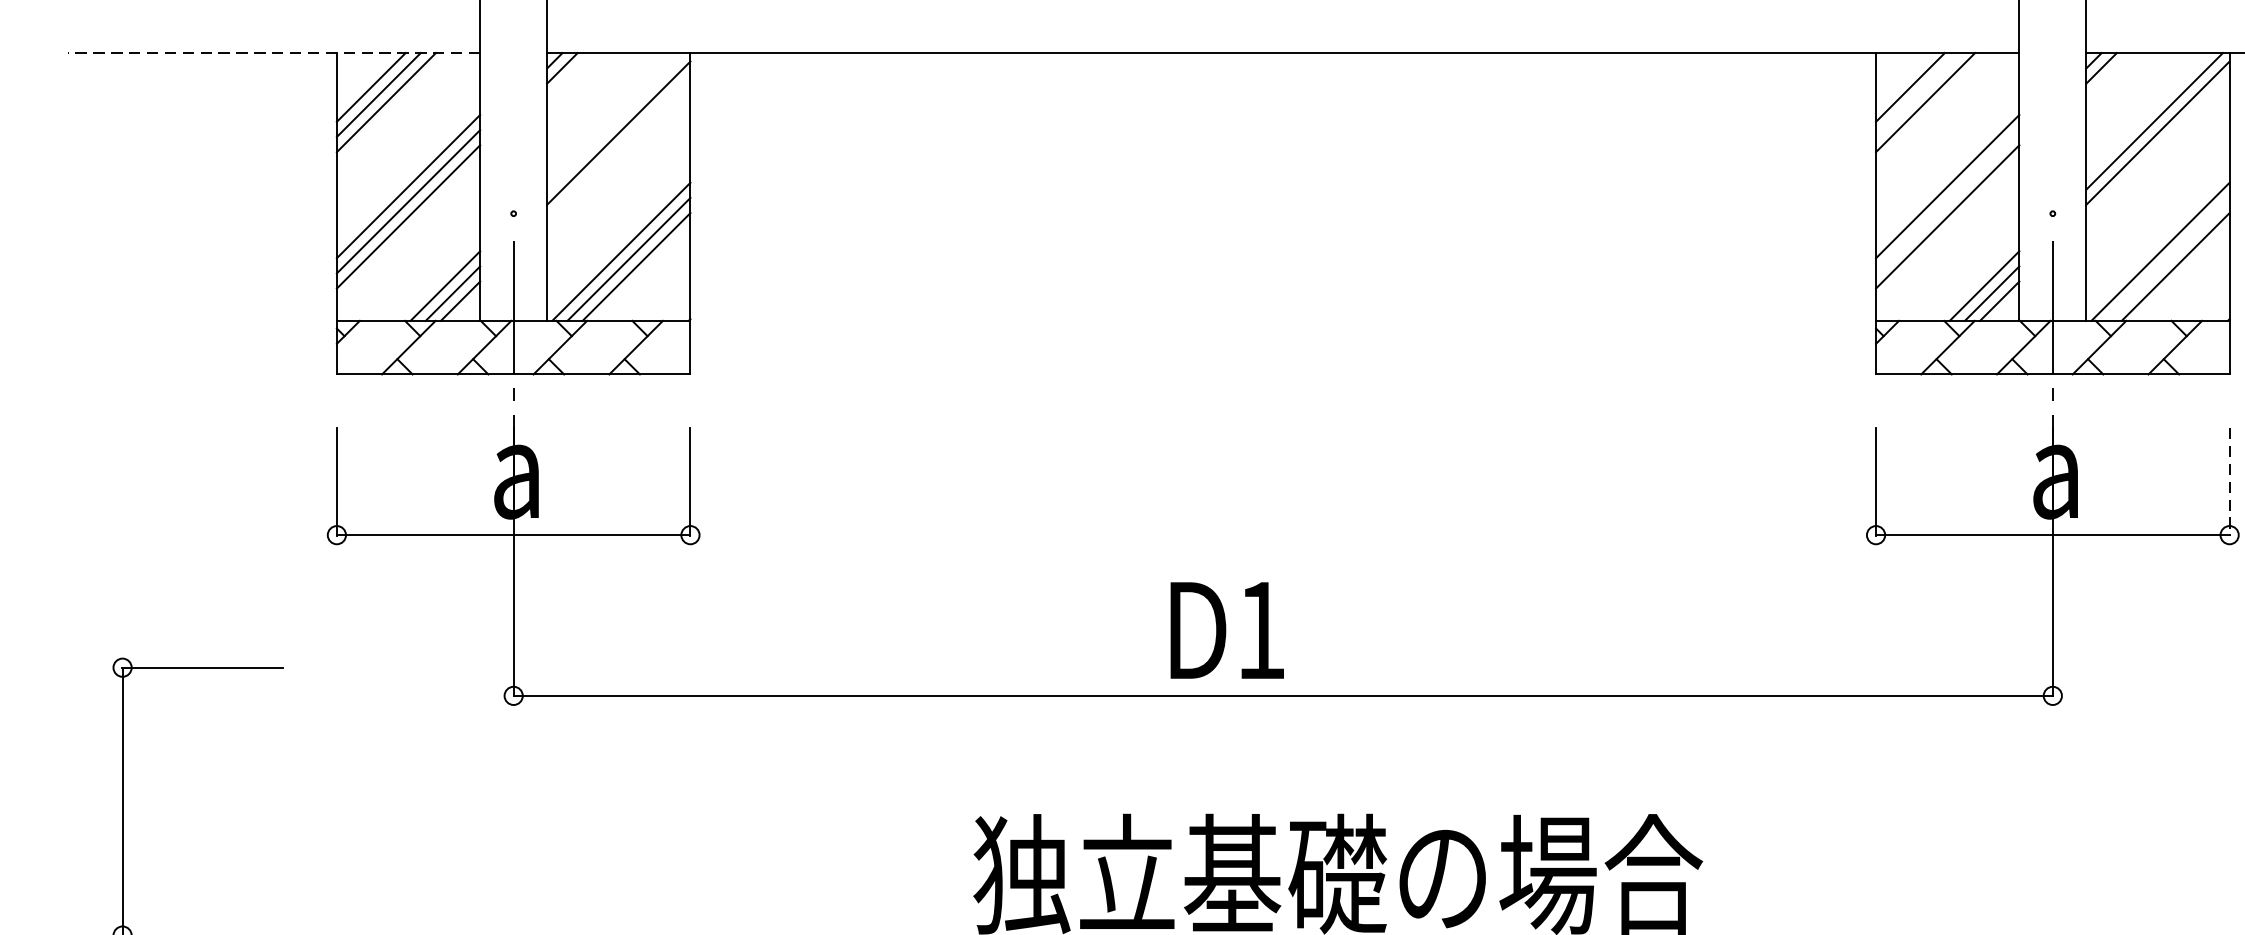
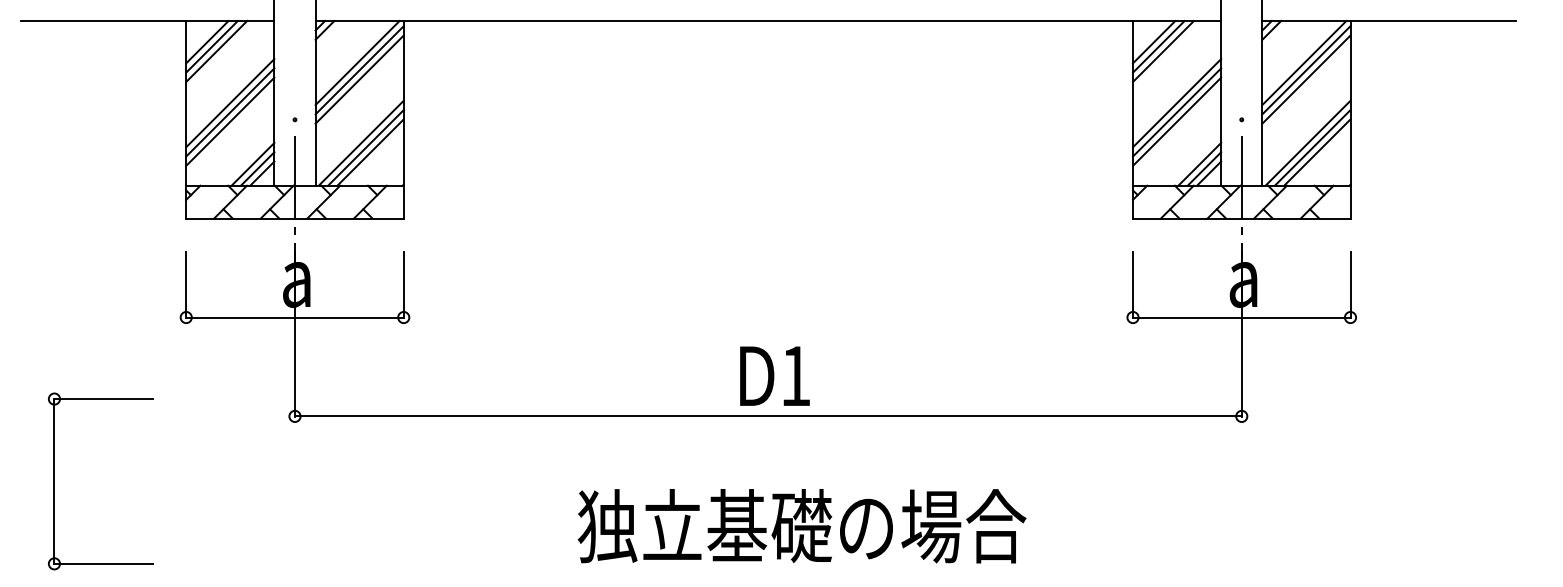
line: (273, 52) -> (147, 20), dashed -> solid
line: (1917, 94) -> (1158, 46), added
line: (615, 120) -> (357, 62), added
line: (618, 148) -> (359, 79), added
line: (2158, 148) -> (1306, 79), added
line: (1948, 201) -> (1177, 112), added
line: (2167, 258) -> (1312, 147), added
line: (2229, 483) -> (1350, 285), dashed -> solid
text: (1226, 629) -> (774, 375), moved

